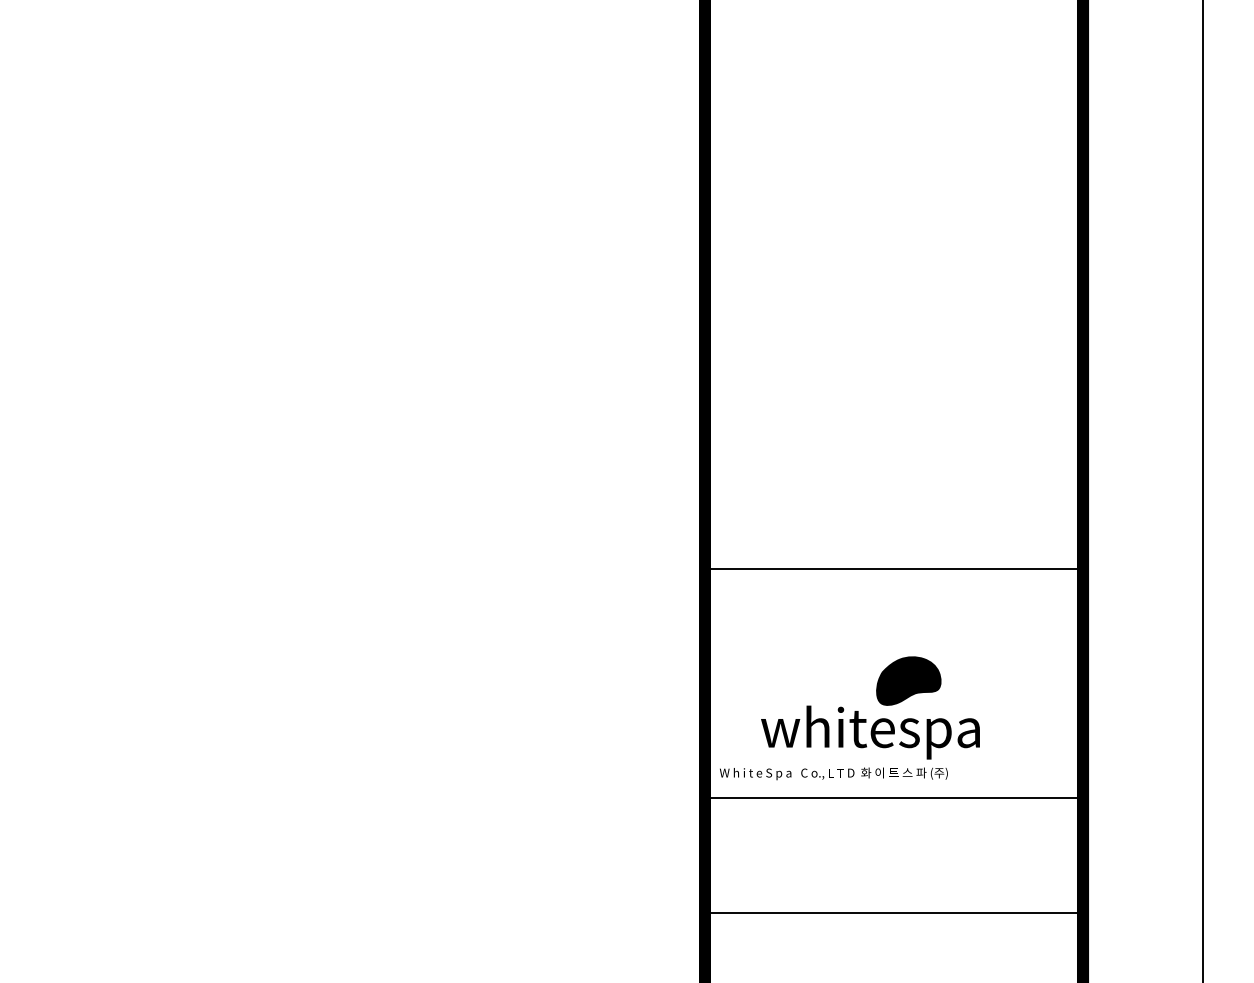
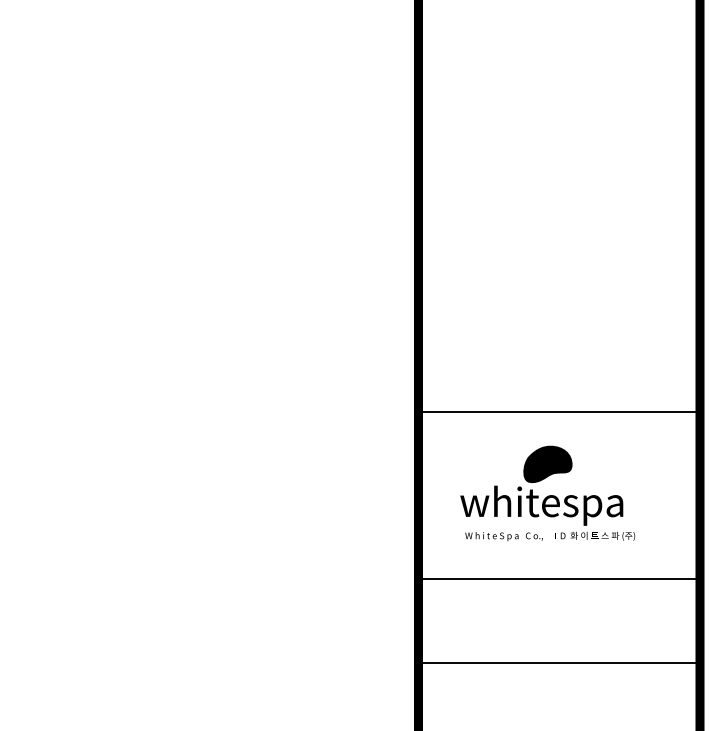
line: (893, 569) -> (558, 411), moved
part: (908, 680) -> (547, 463), moved
text: (833, 773) -> (549, 536), moved
line: (893, 797) -> (558, 578), moved
line: (893, 913) -> (558, 663), moved

